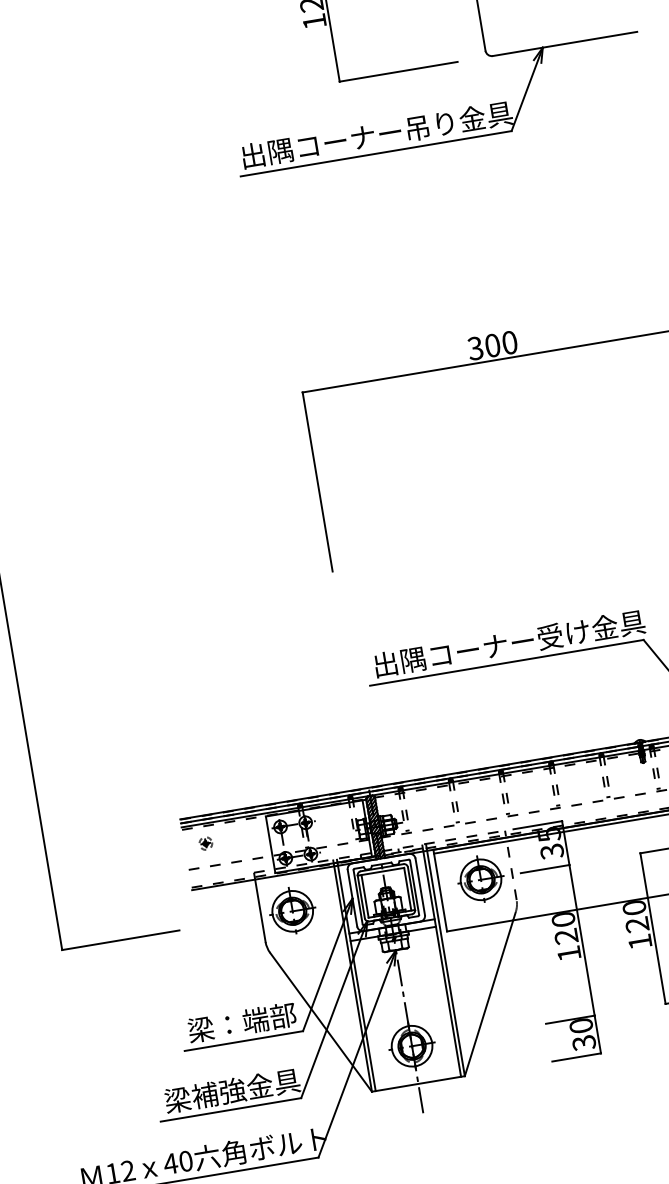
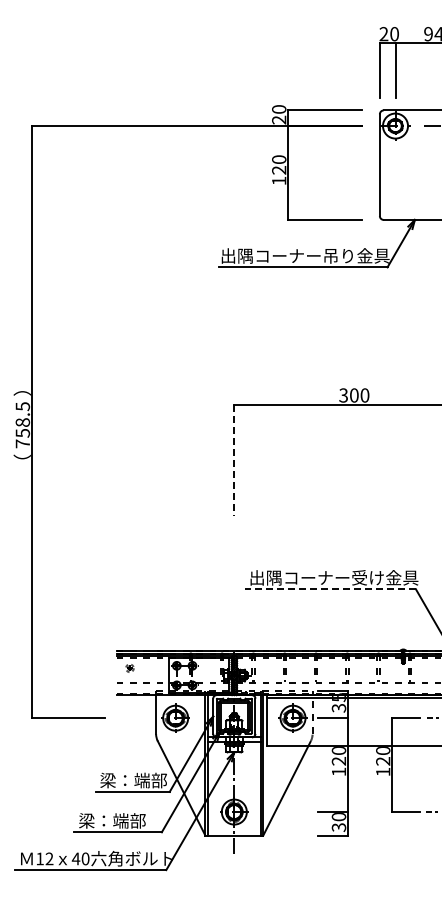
line: (317, 482) -> (234, 460), solid -> dashed
line: (506, 663) -> (330, 589), solid -> dashed
text: (246, 1087) -> (129, 820), 梁補強金具 -> 梁：端部

